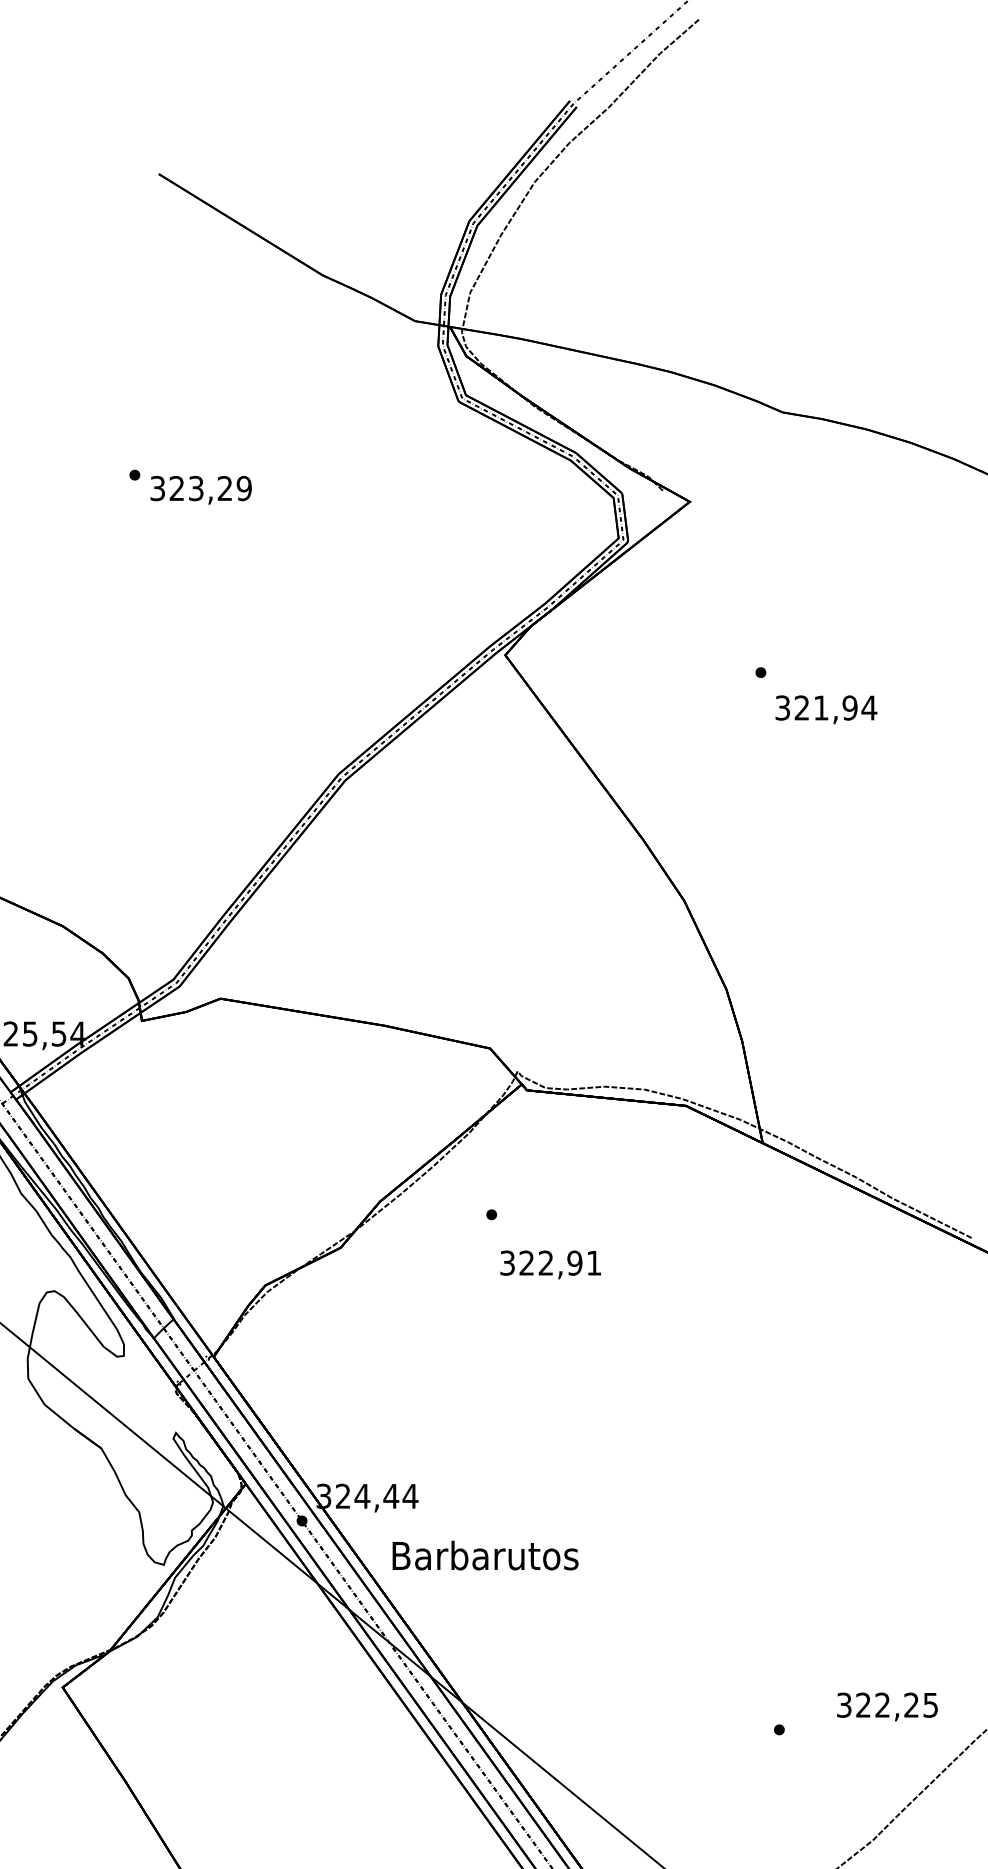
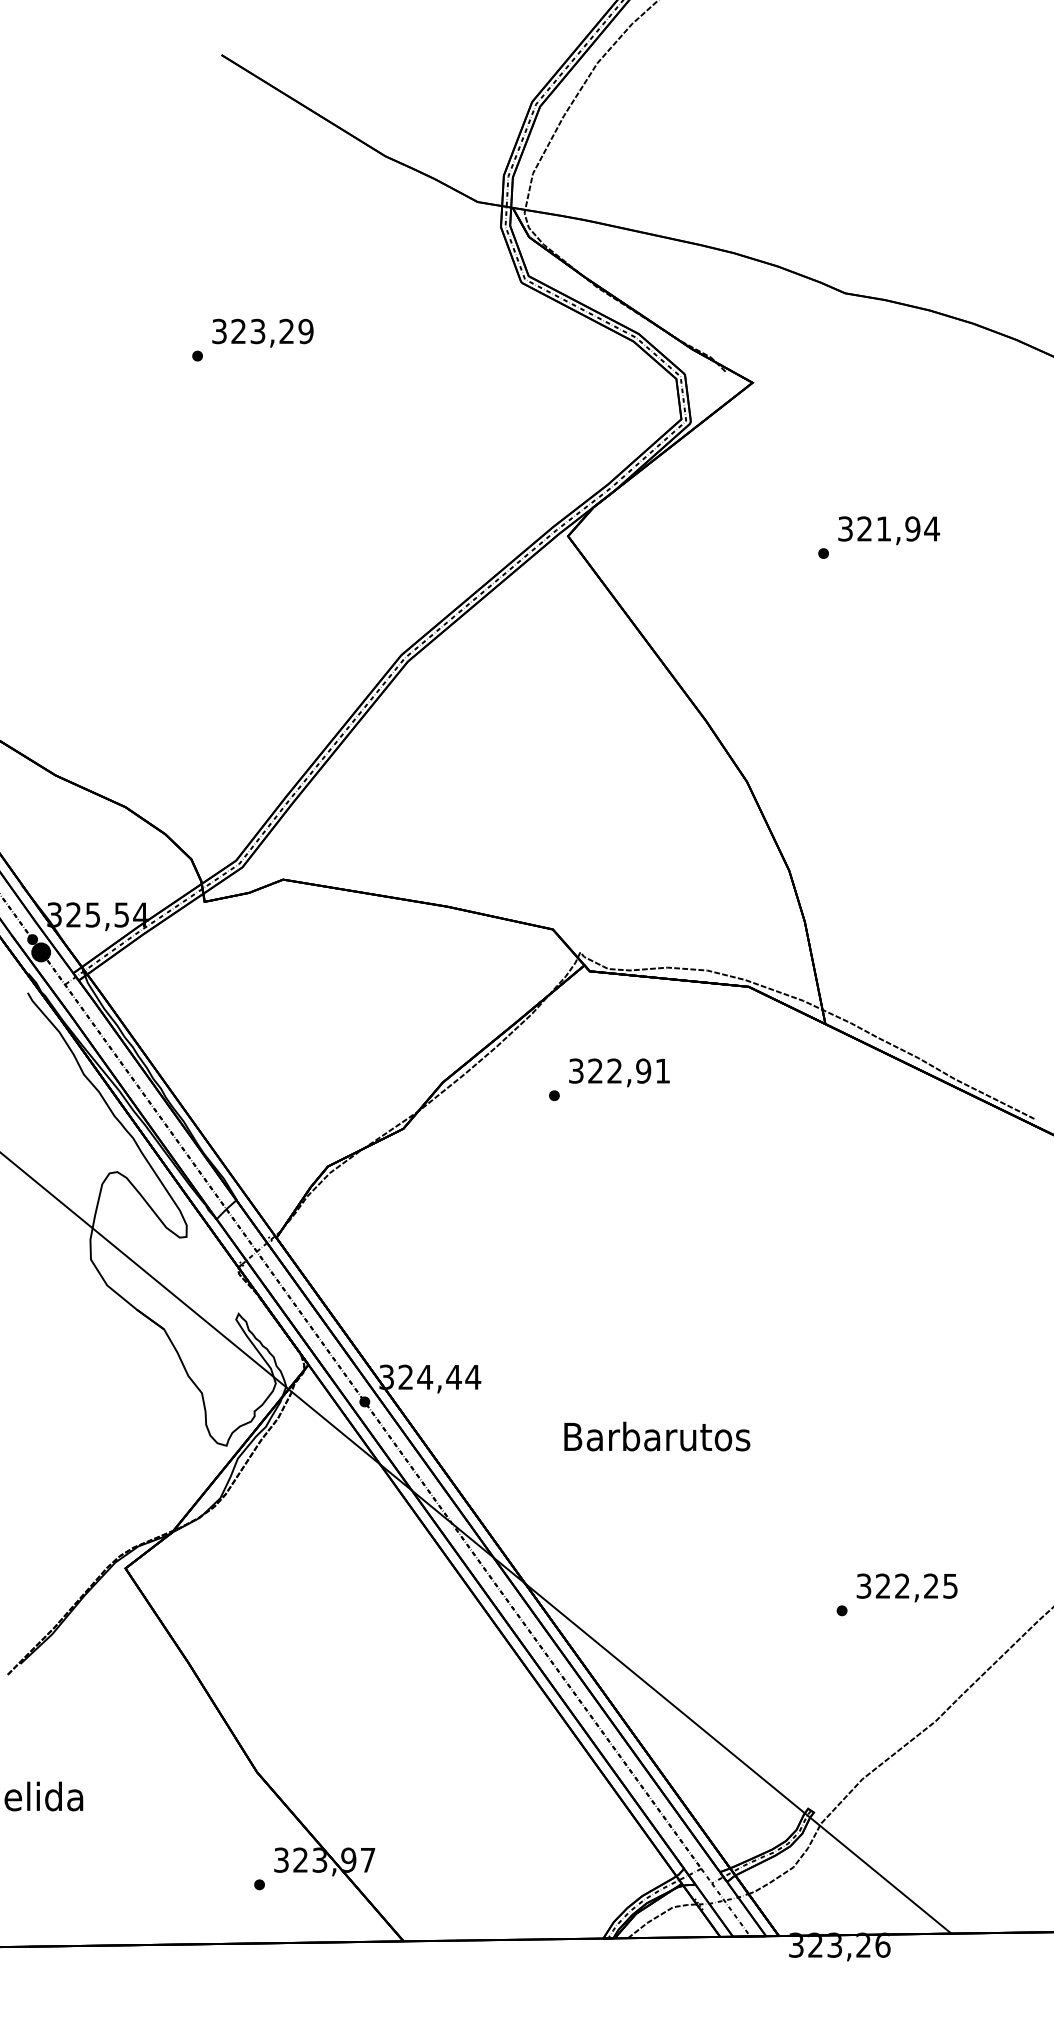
text: (200, 489) -> (262, 332), moved
text: (826, 709) -> (889, 530), moved
text: (550, 1264) -> (619, 1072), moved
text: (485, 1555) -> (657, 1436), moved
text: (886, 1706) -> (906, 1587), moved

